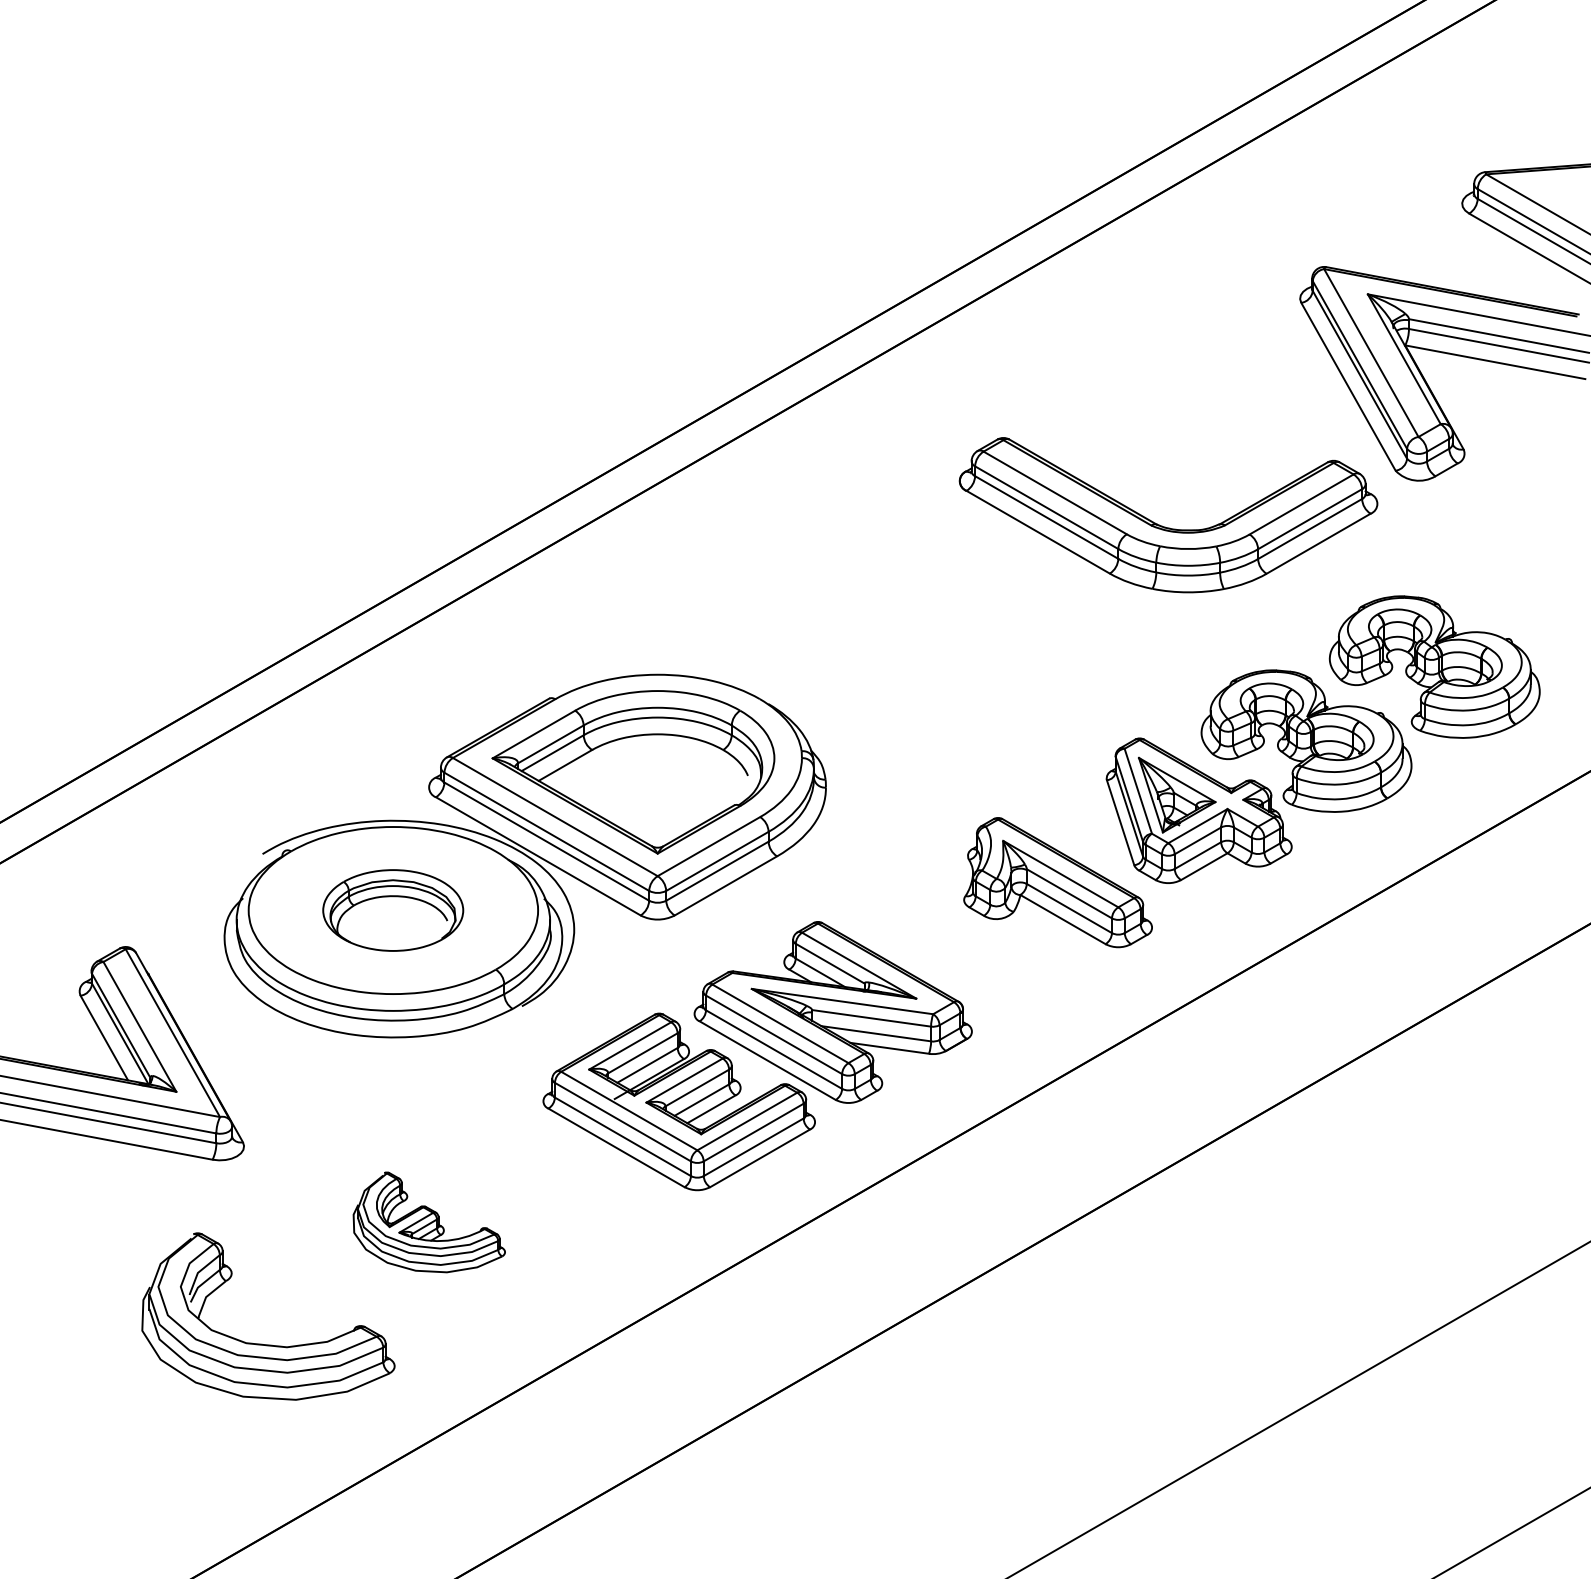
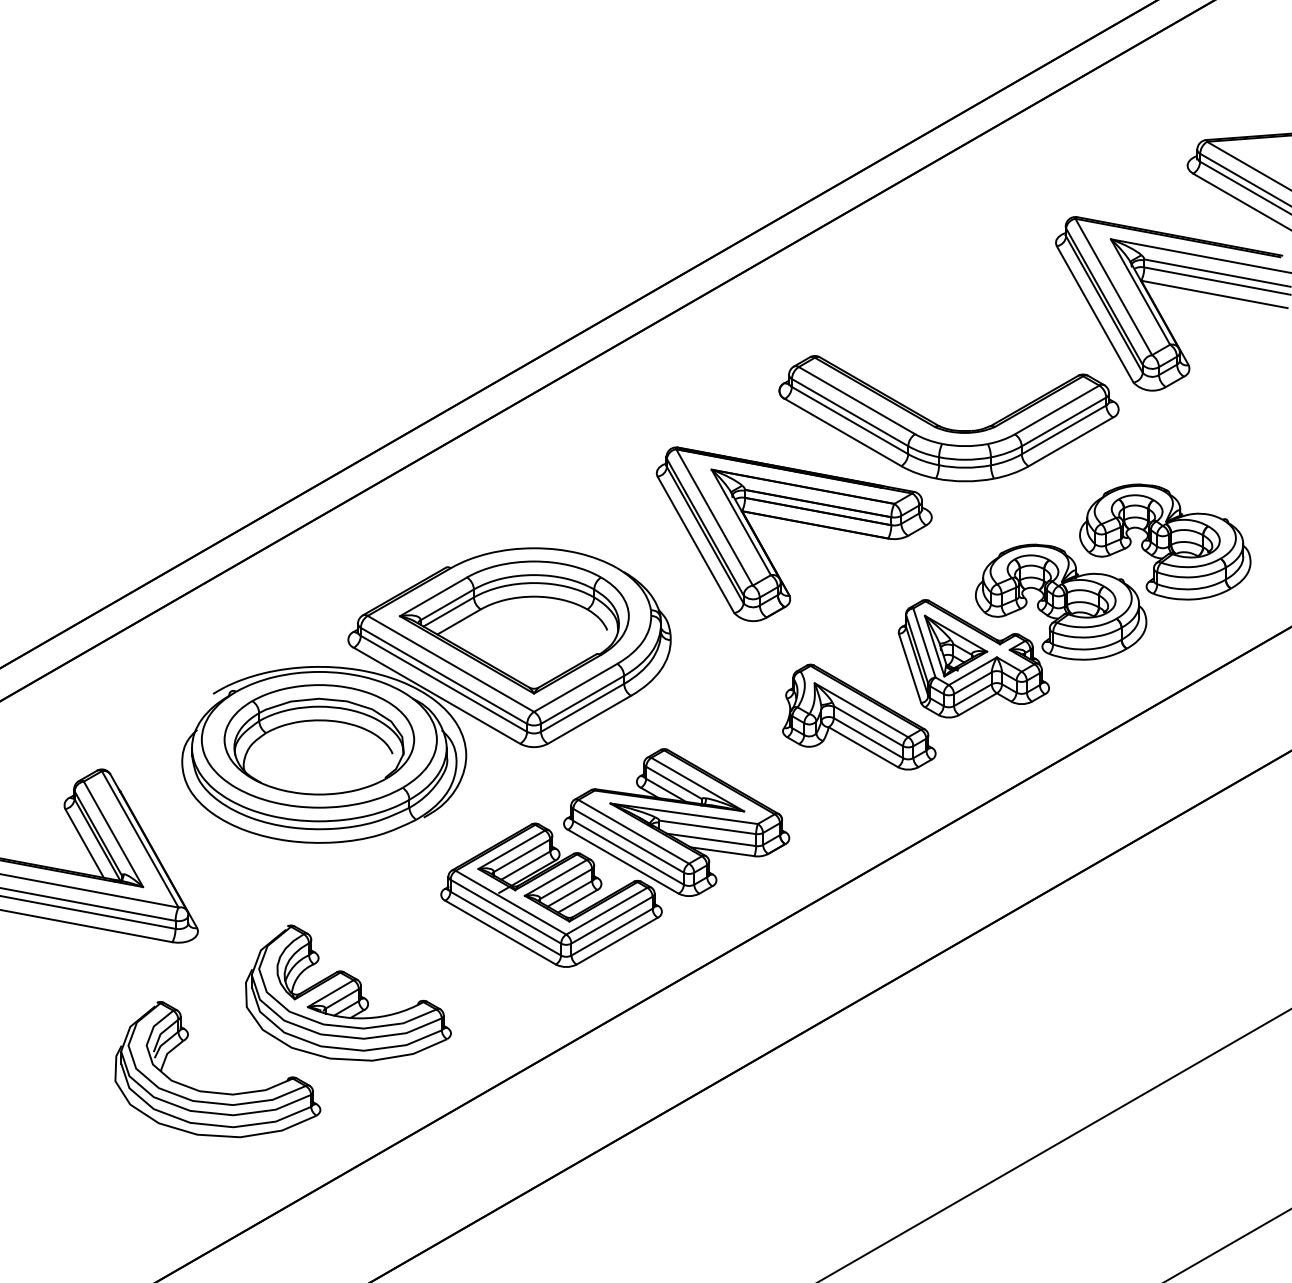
part: (978, 642) -> (794, 522), added
part: (392, 910) -> (318, 739), size x1.67
part: (429, 1222) -> (348, 993), size x1.67

